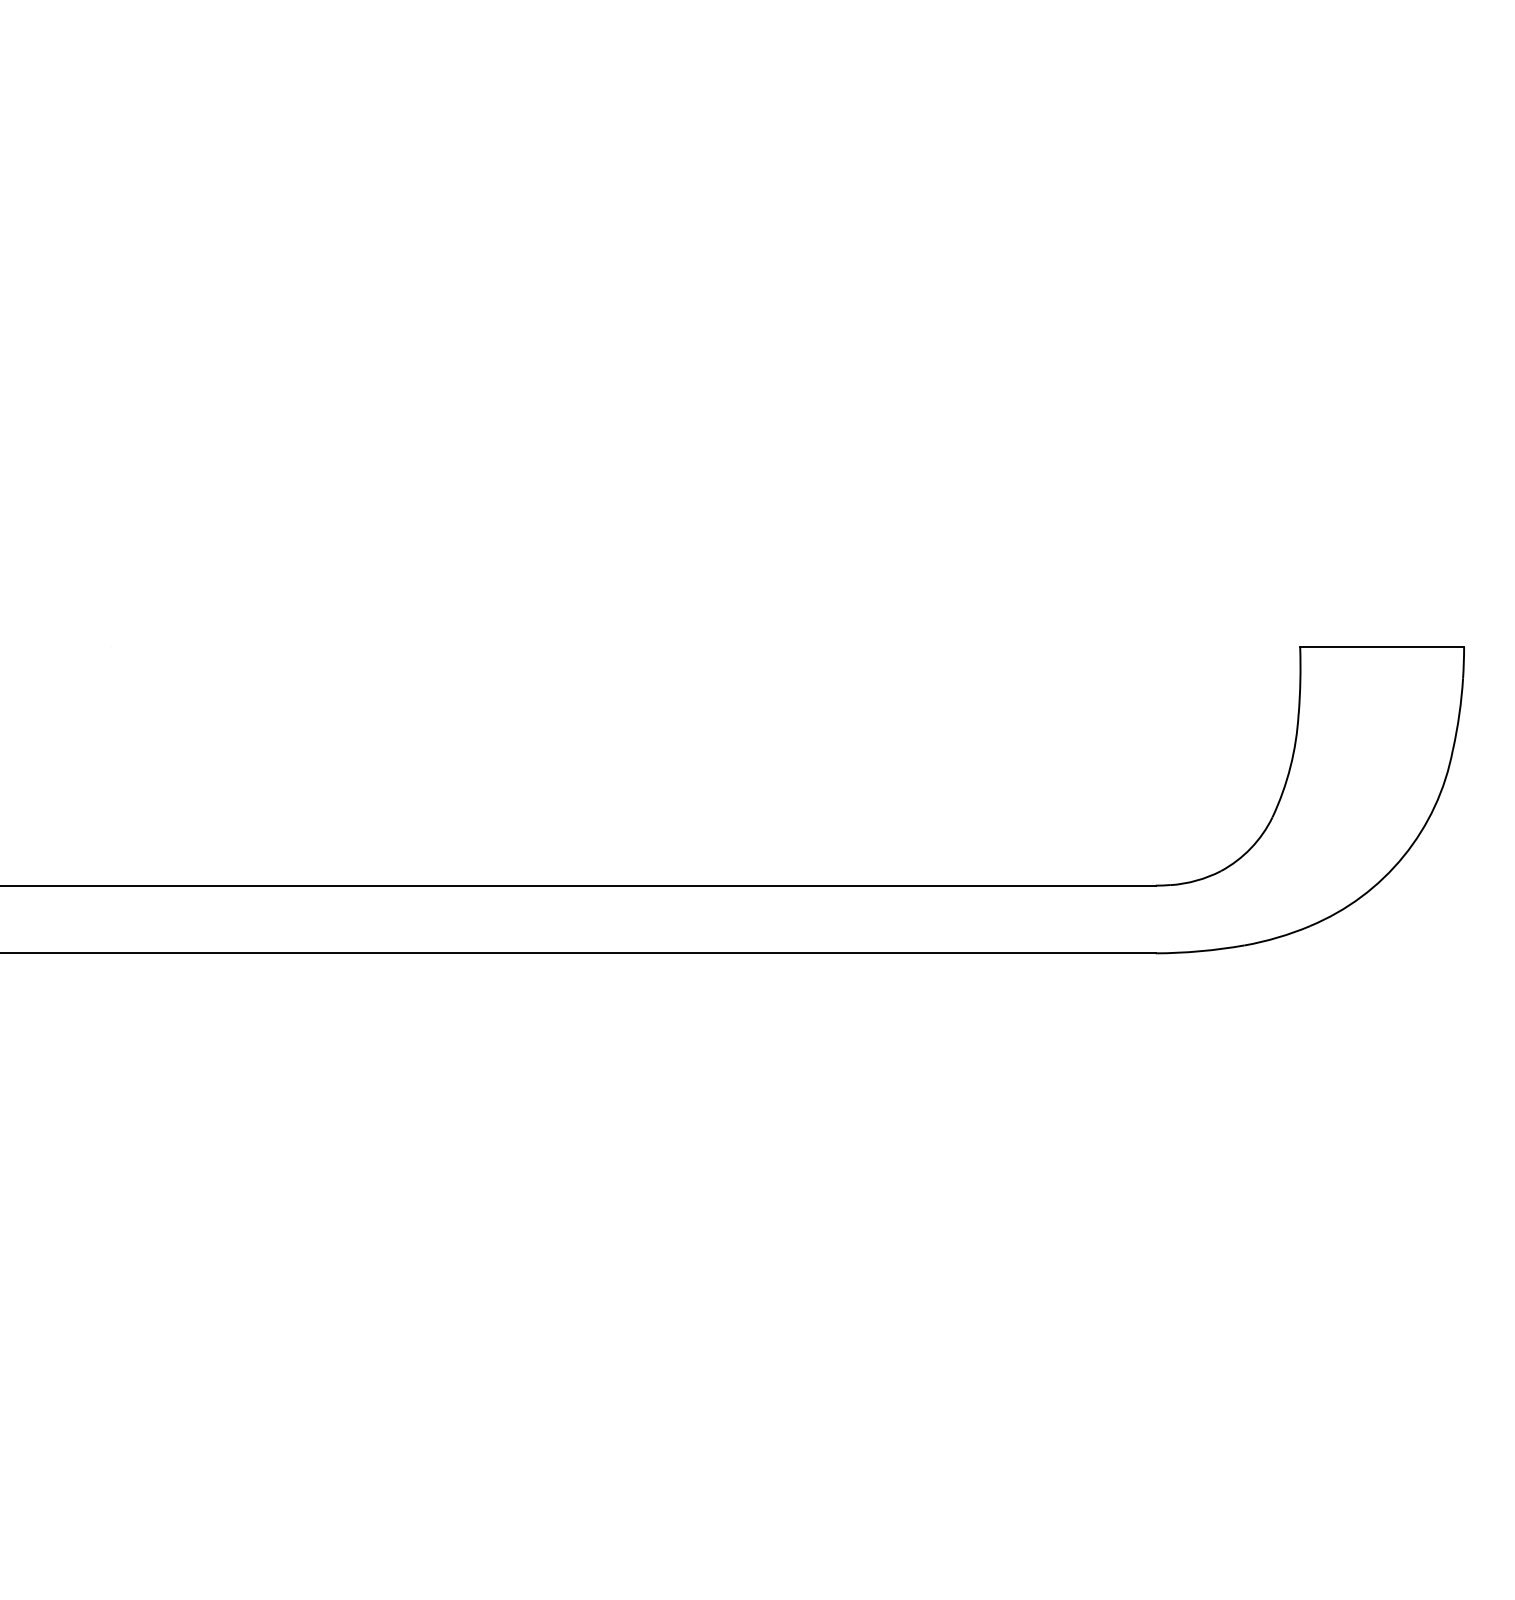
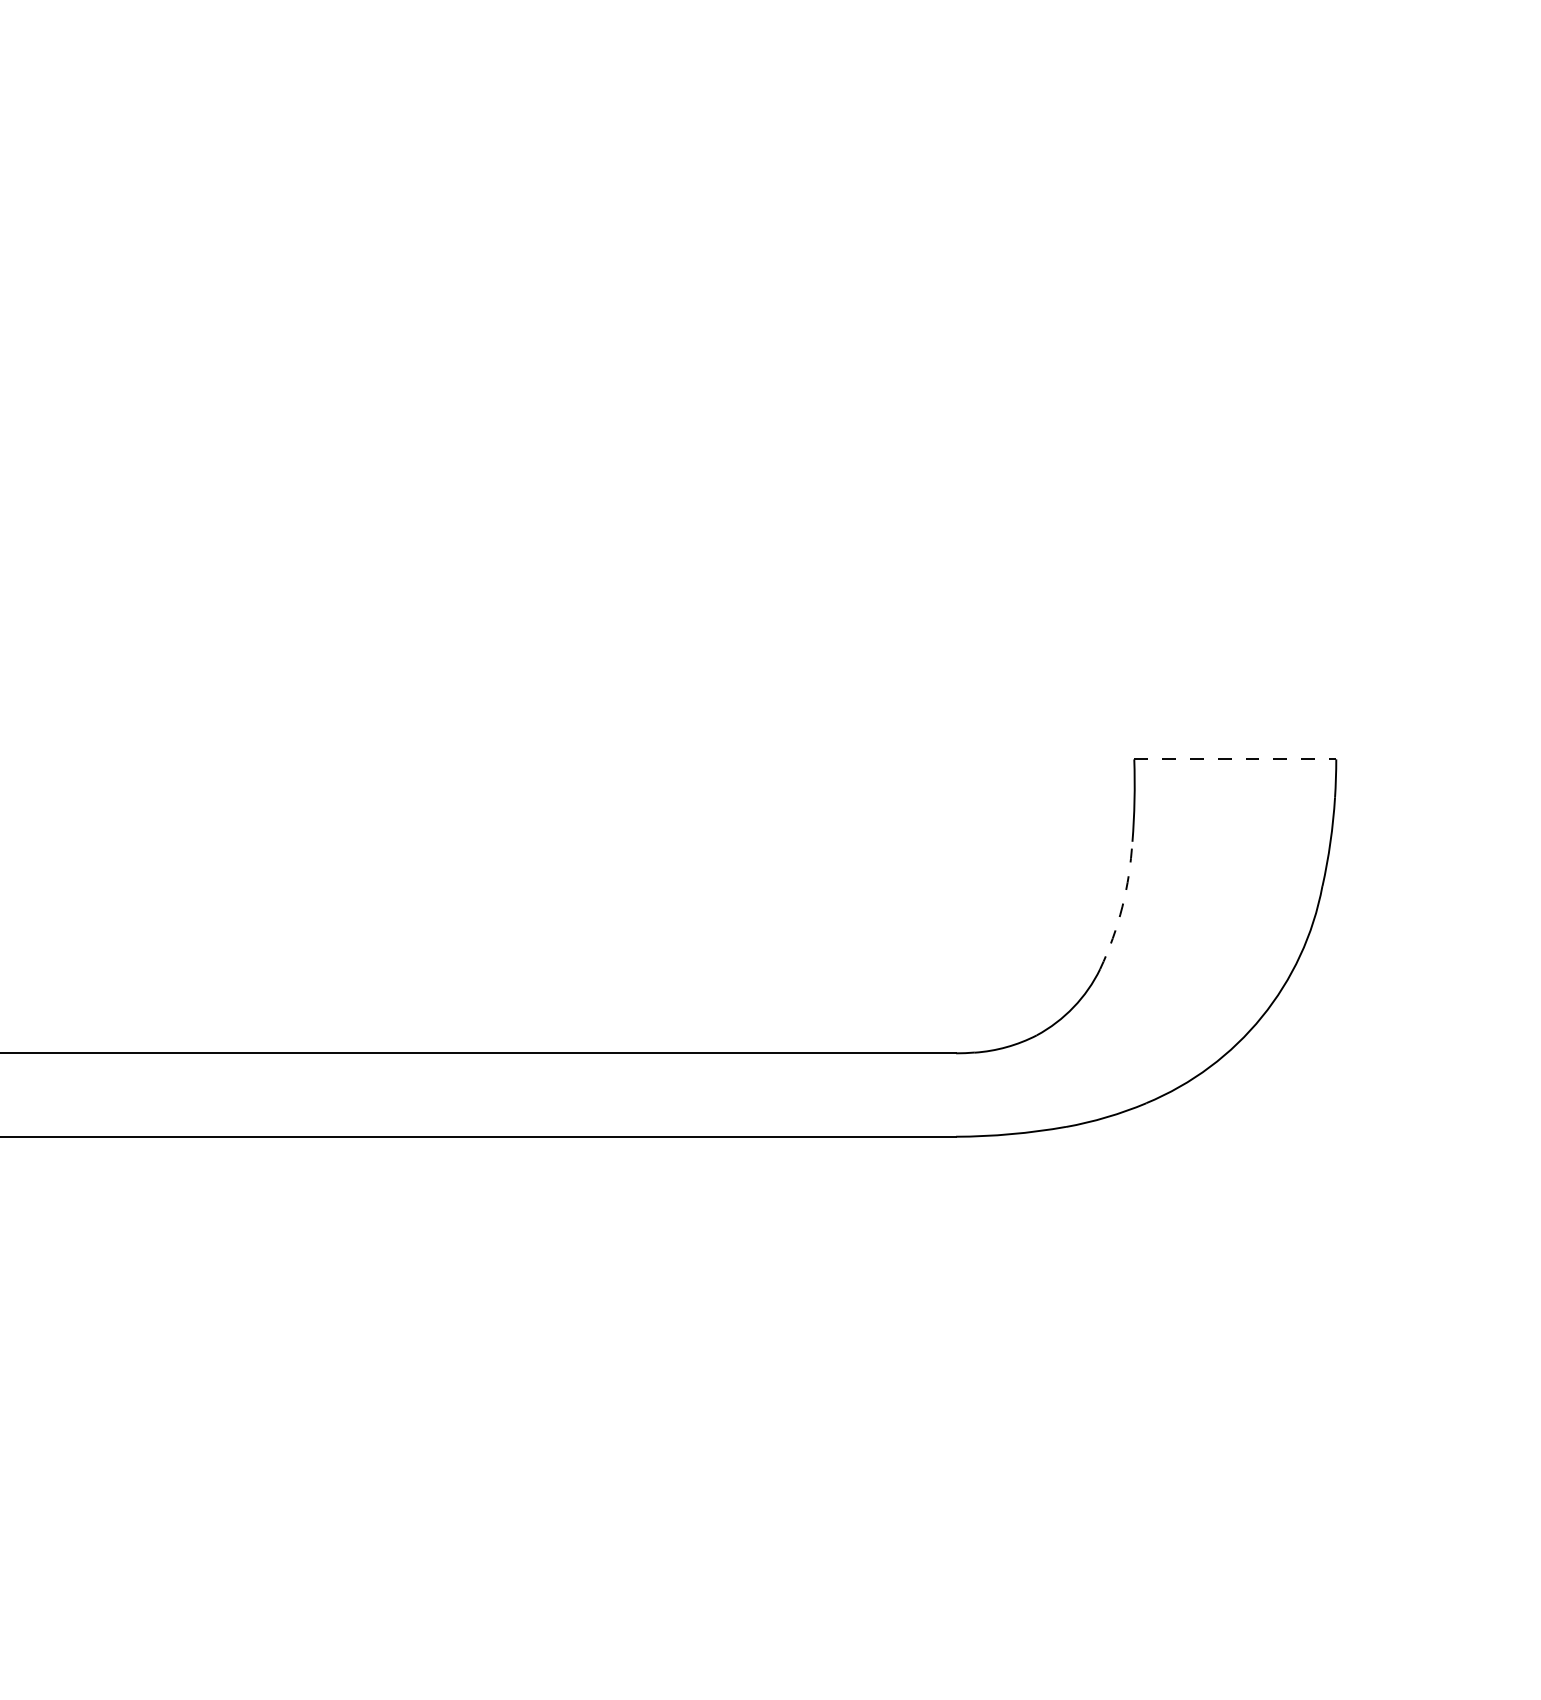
line: (1382, 647) -> (1235, 759), solid -> dashed
arc: (1290, 766) -> (1122, 906), solid -> dashed

